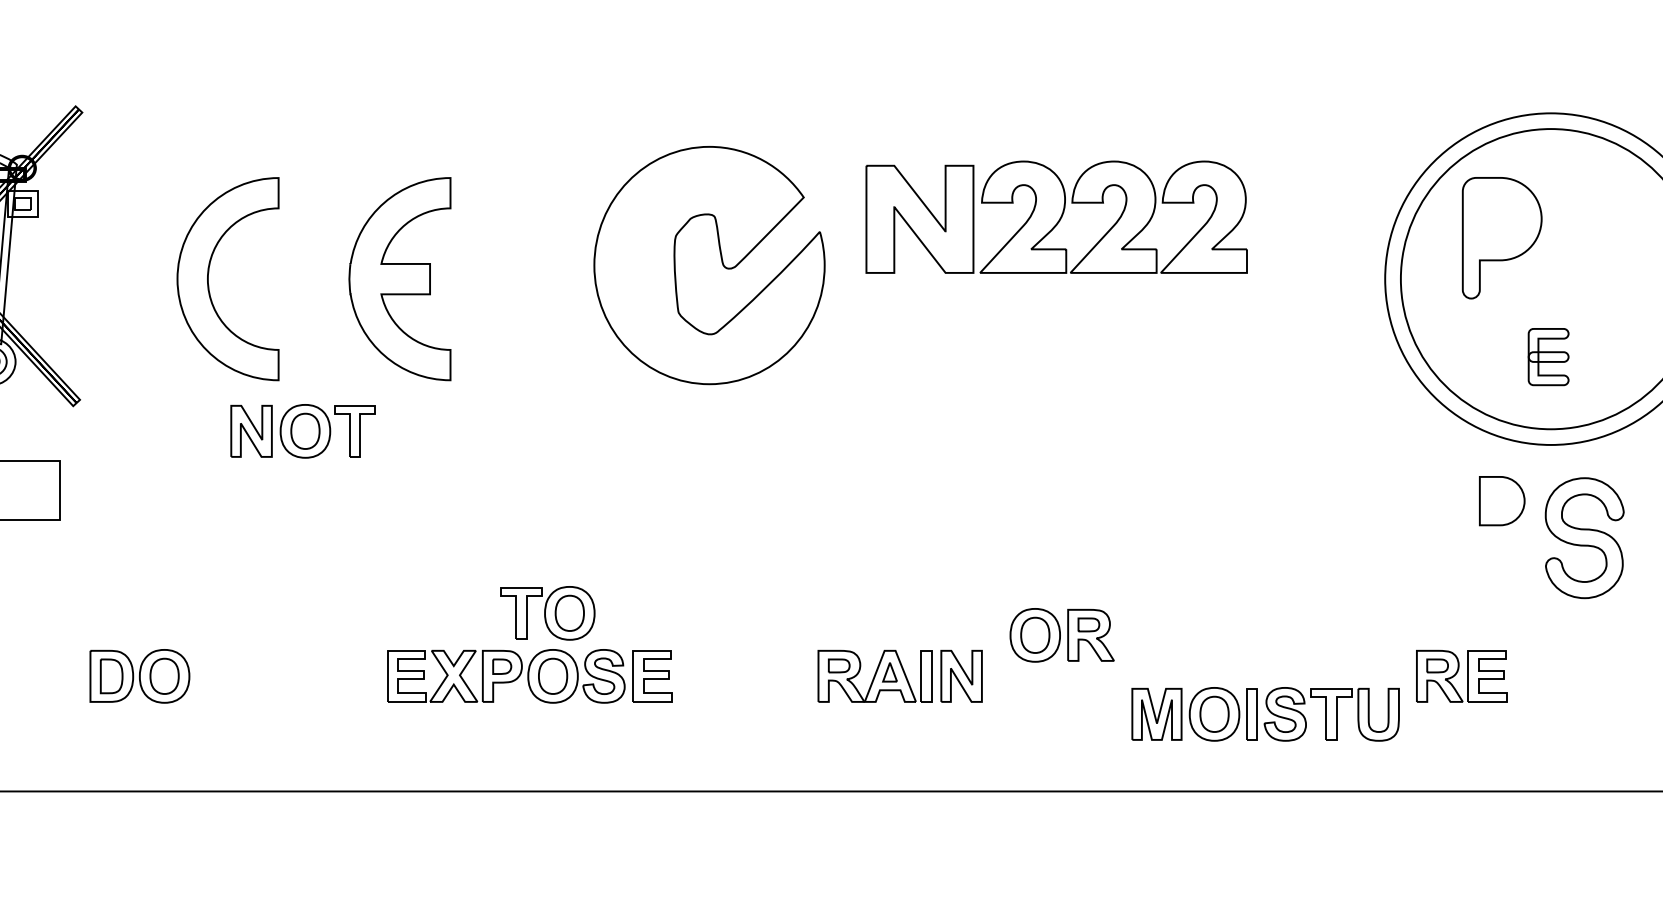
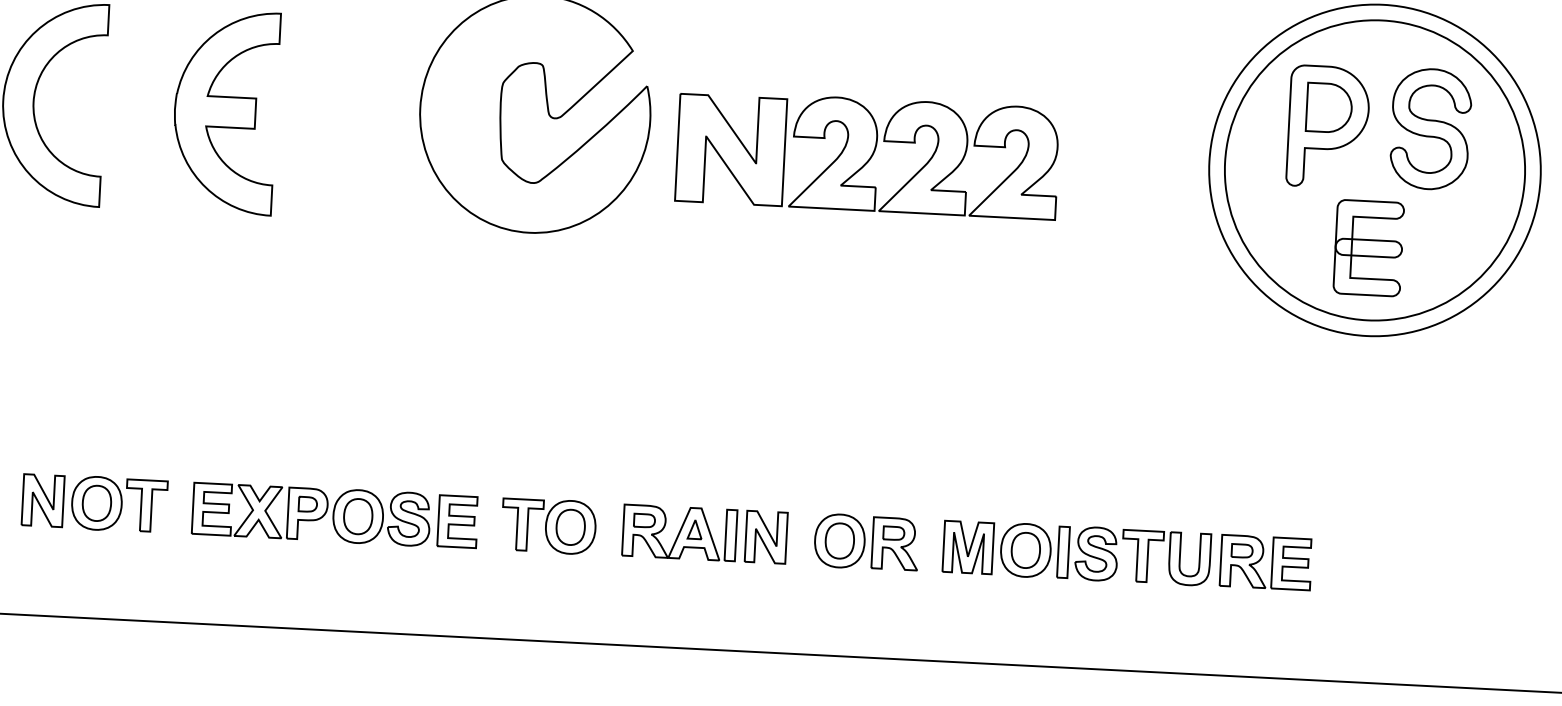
part: (1056, 216) -> (867, 154), moved
part: (1548, 356) -> (1368, 247), size x1.67
part: (302, 431) -> (94, 503), moved
part: (1502, 501) -> (1329, 108), moved
part: (1584, 538) -> (1430, 129), moved
part: (547, 613) -> (548, 526), moved
part: (1061, 635) -> (866, 542), moved
part: (1265, 714) -> (1076, 553), moved

